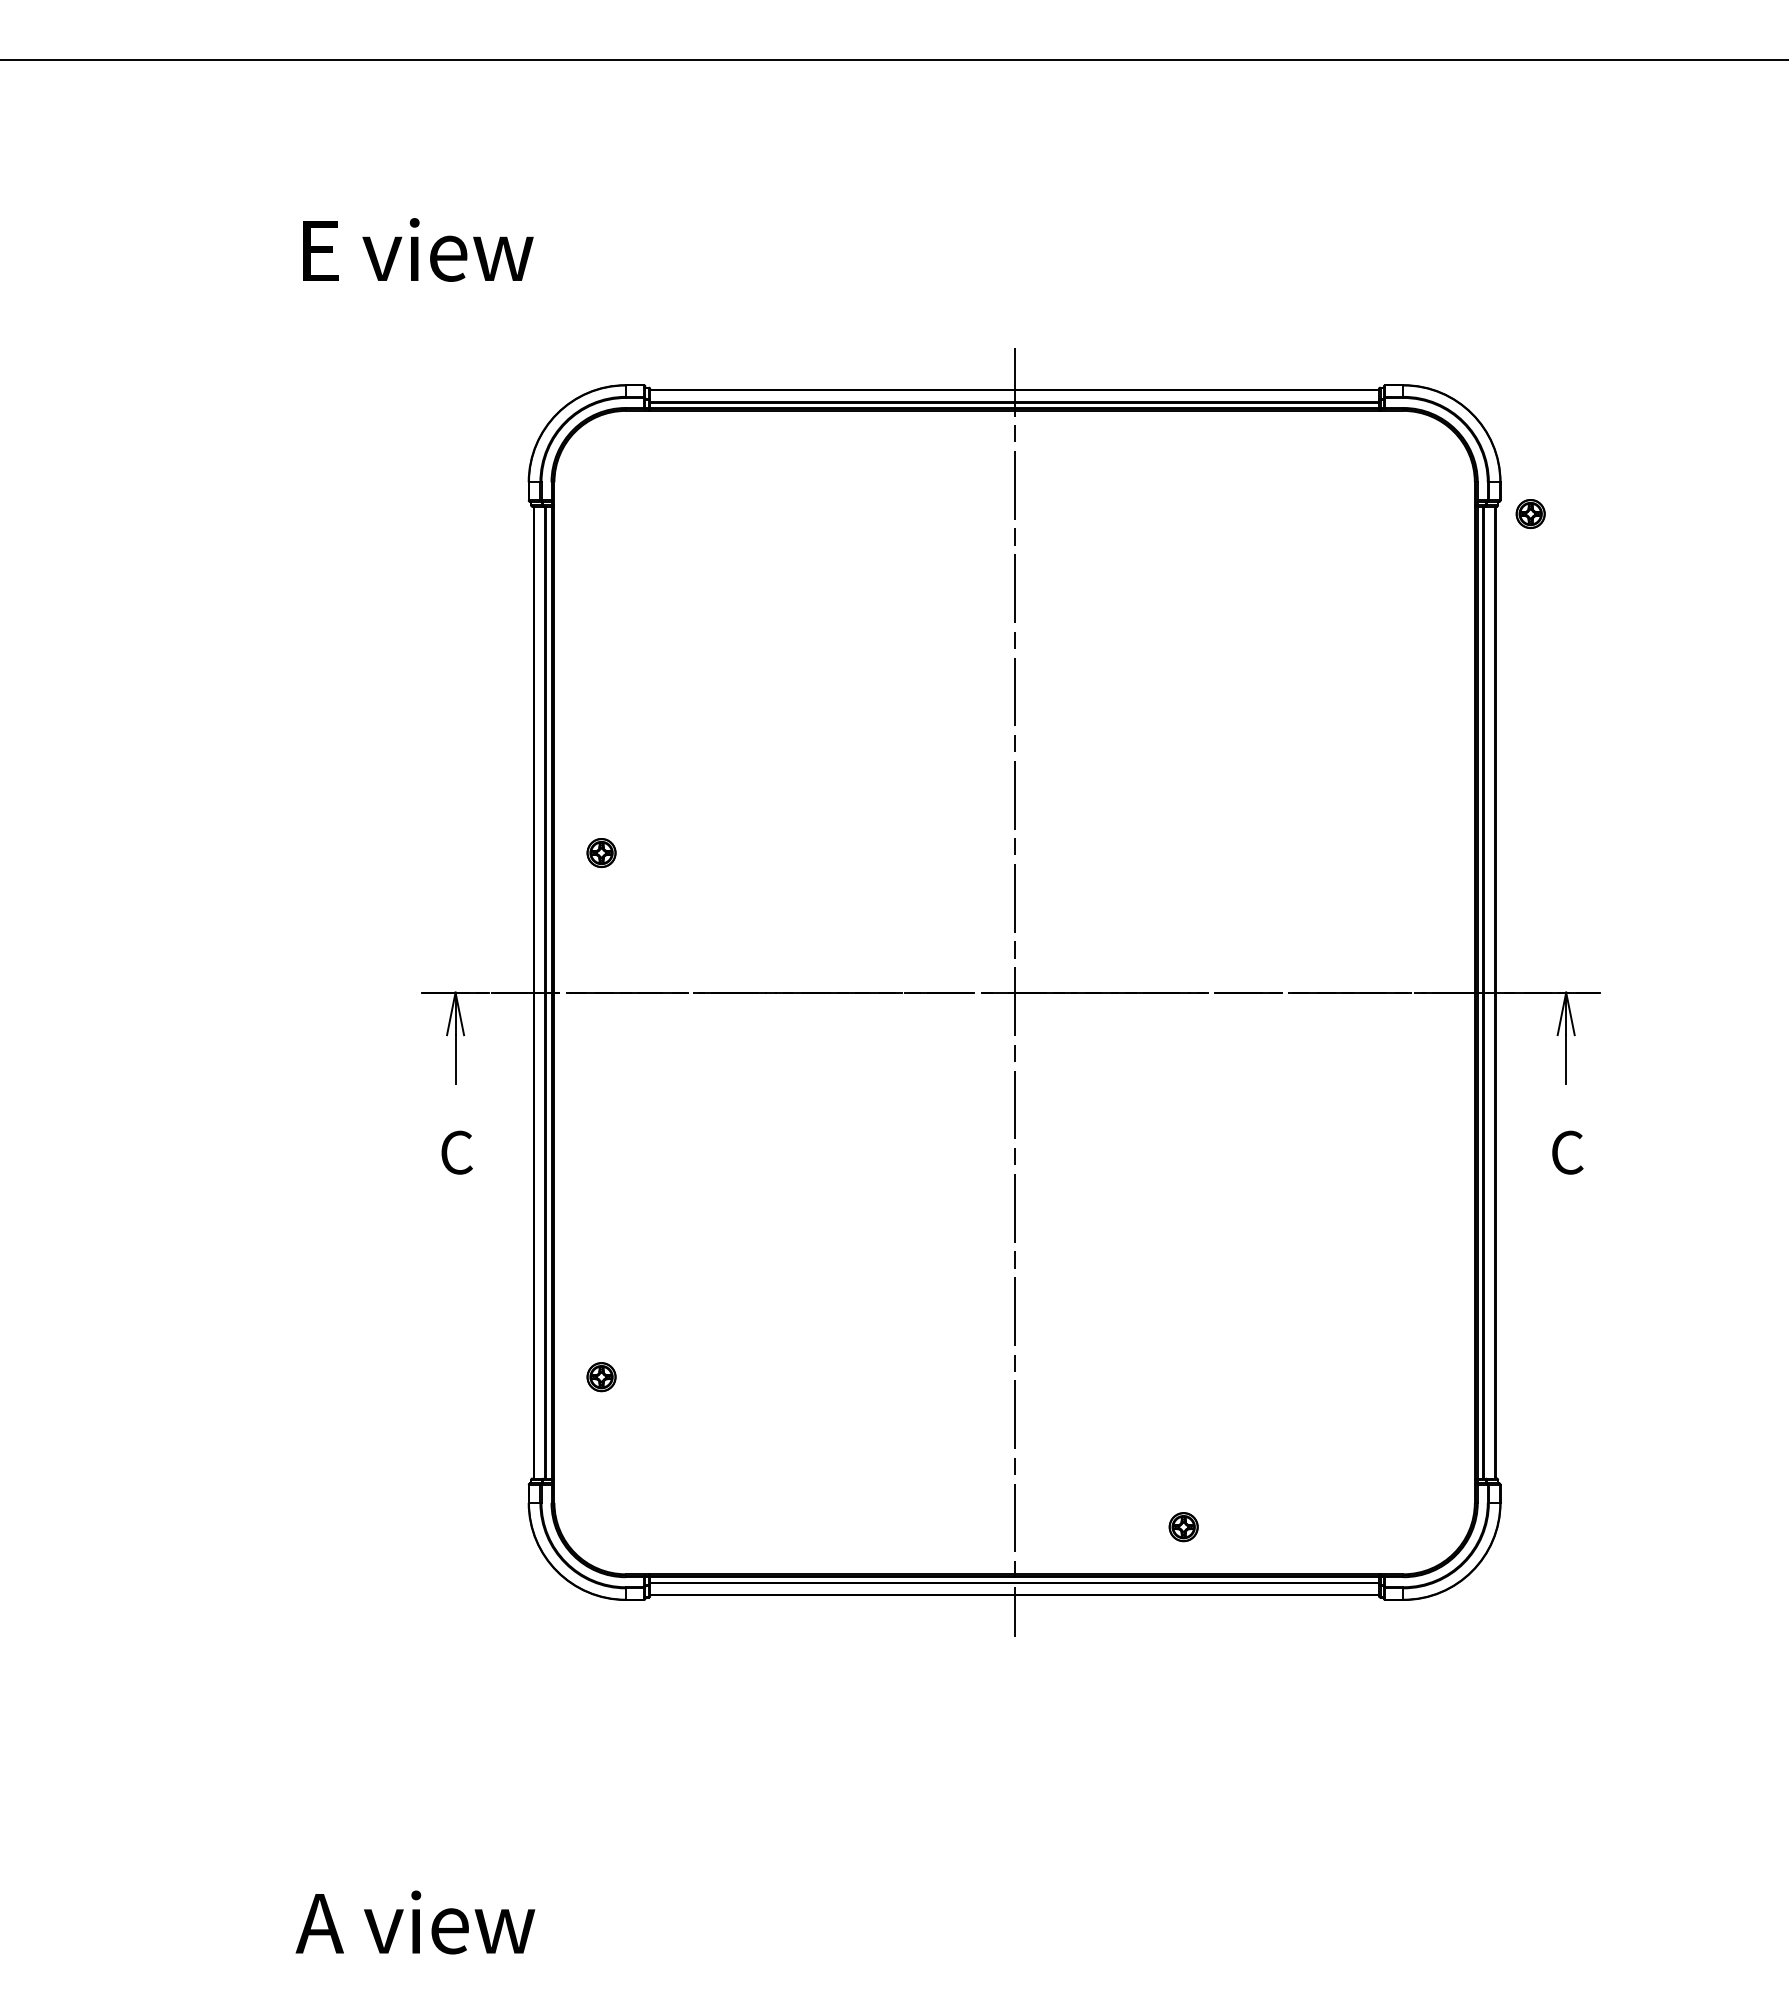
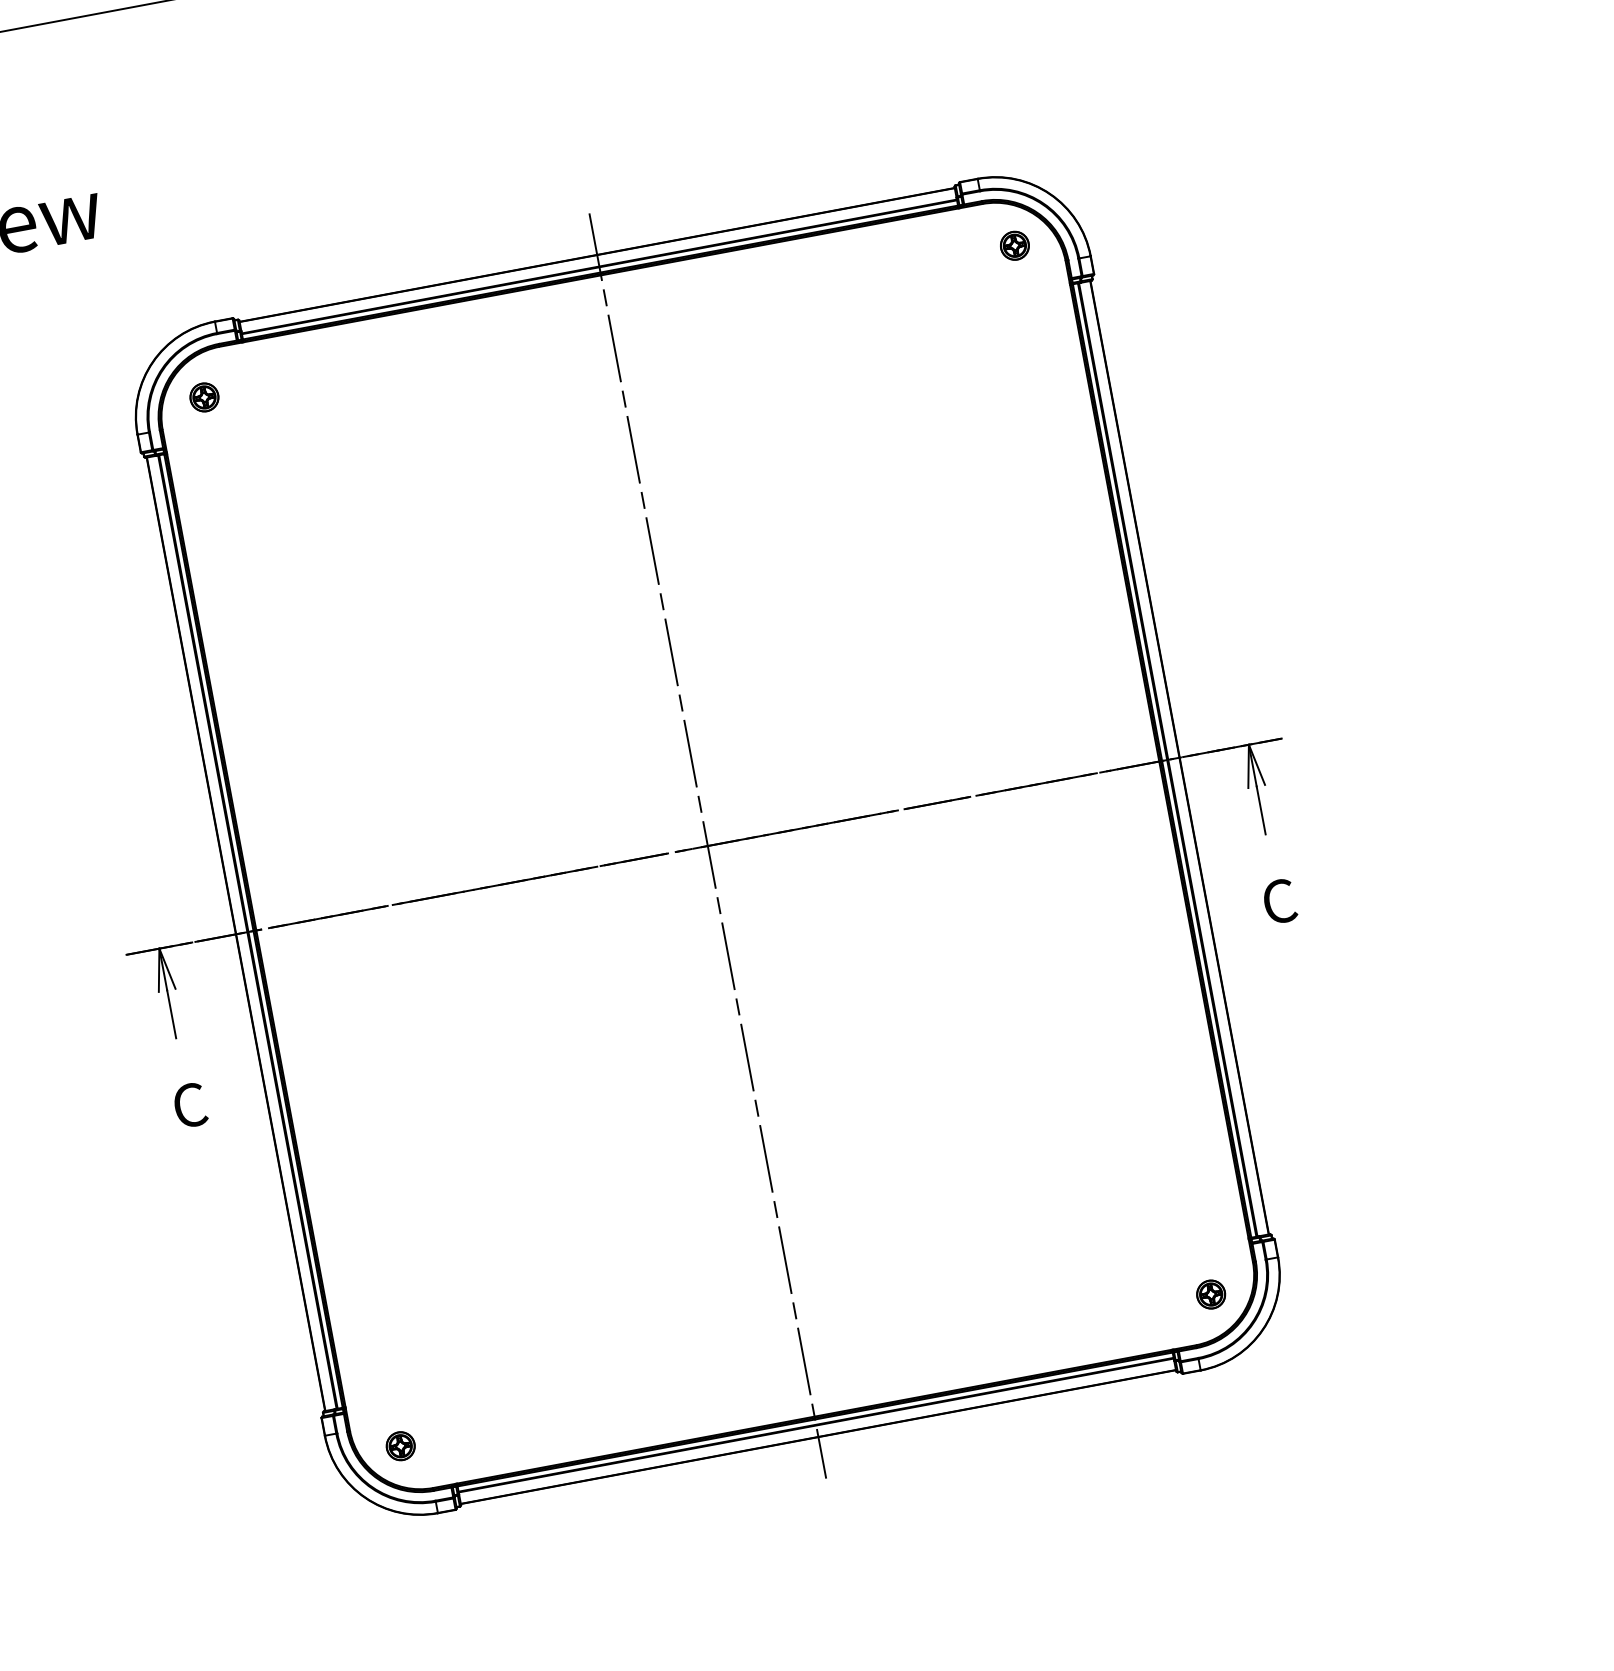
part: (1530, 513) -> (1014, 245), moved
part: (601, 852) -> (204, 396), moved
part: (601, 1377) -> (400, 1446), moved
part: (1183, 1527) -> (1211, 1294), moved

